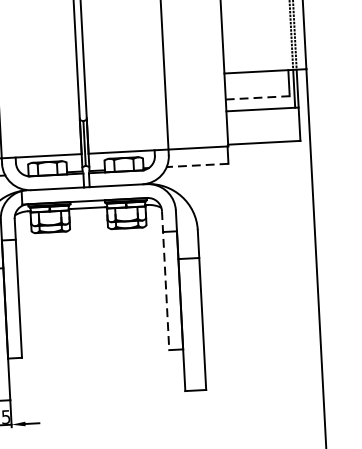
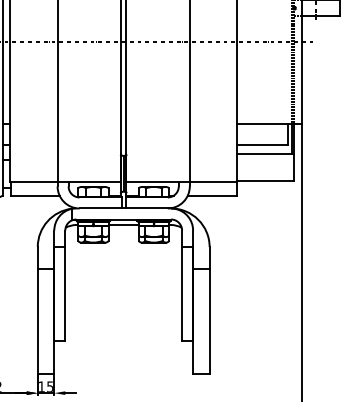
line: (258, 97) -> (263, 144), dashed -> solid
line: (196, 165) -> (211, 195), dashed -> solid
line: (166, 281) -> (182, 286), dashed -> solid

